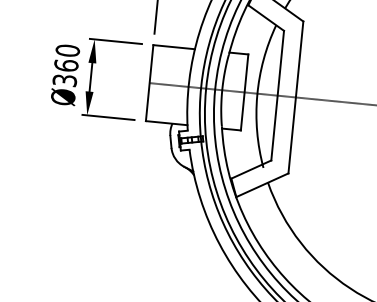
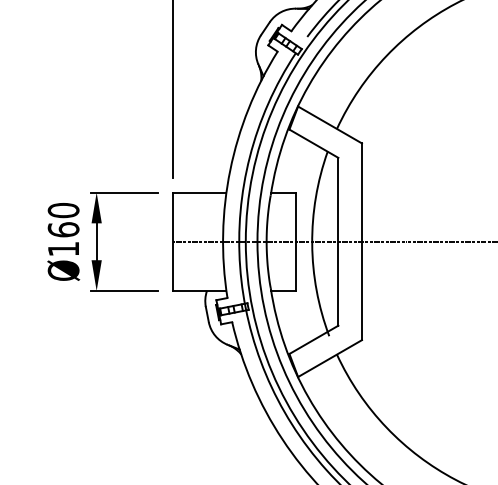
text: (64, 80) -> (63, 249), Ø360 -> Ø160

